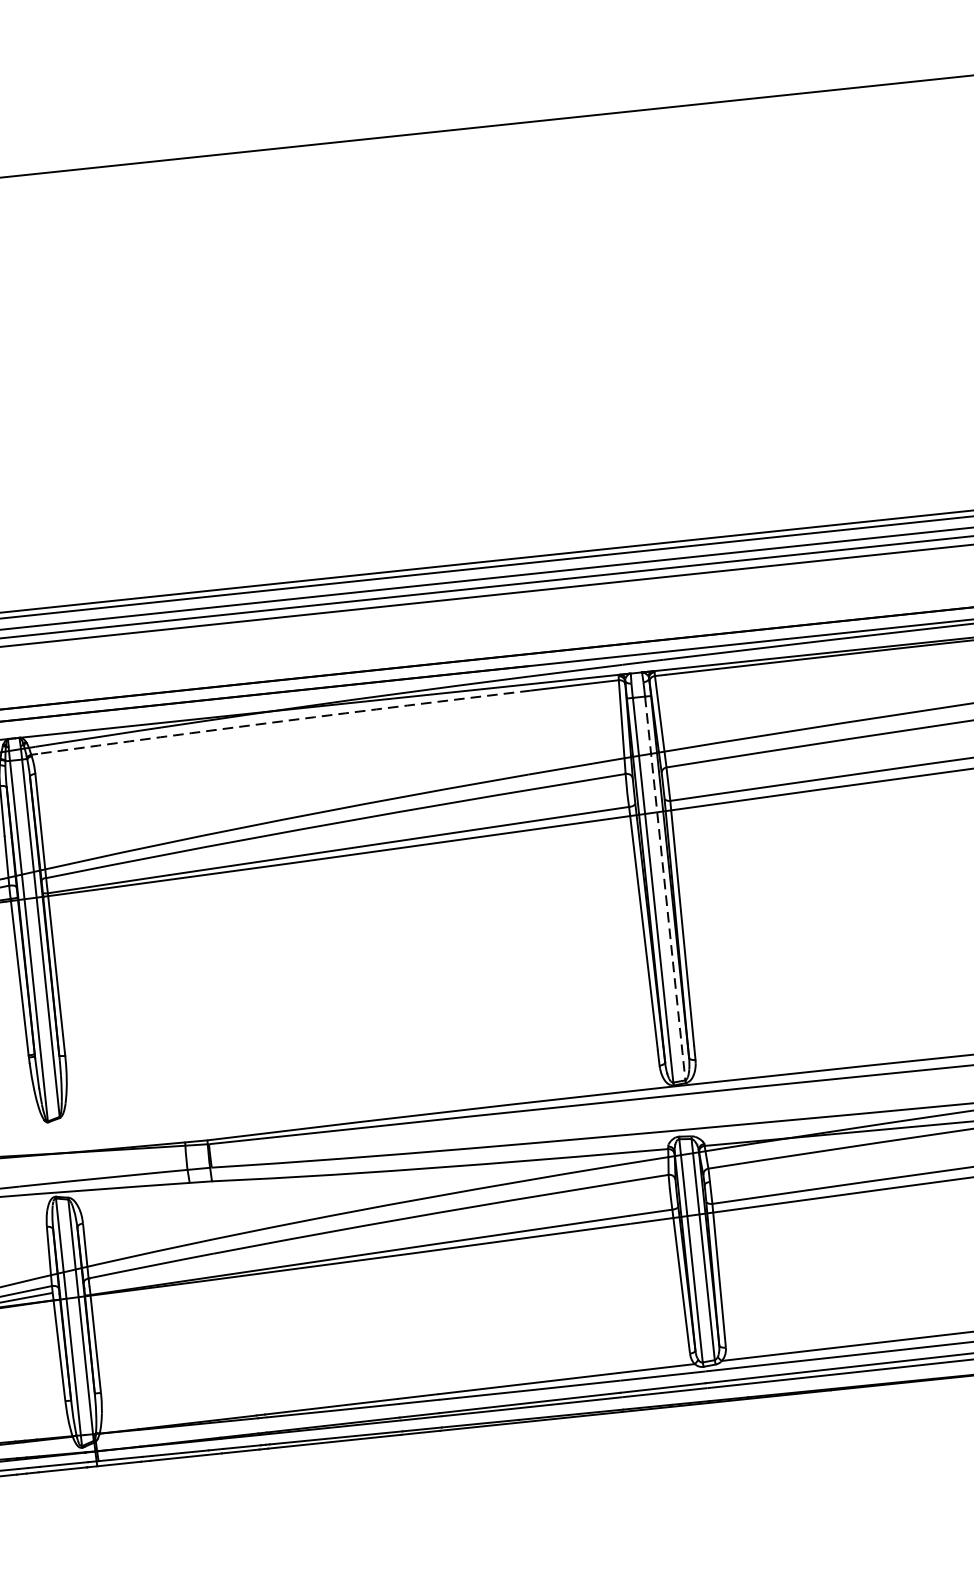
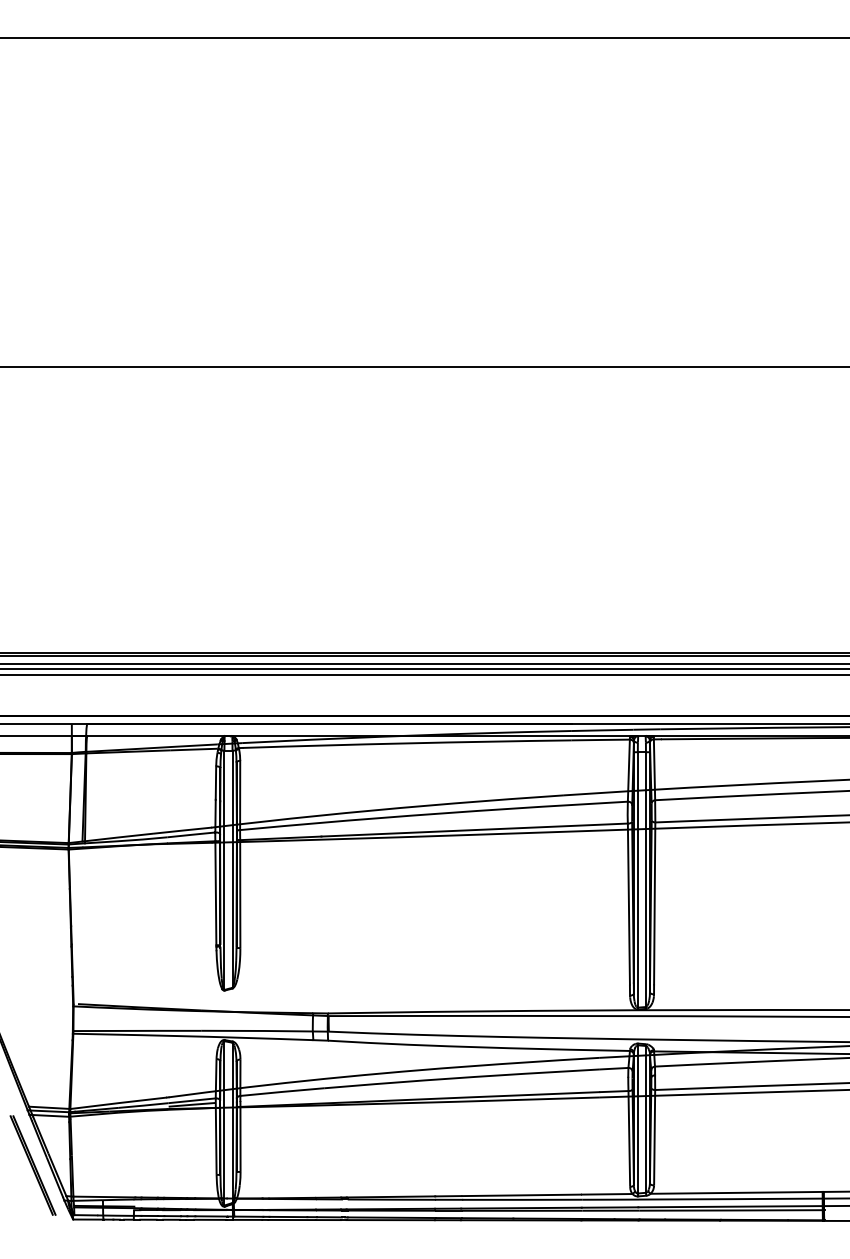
arc: (283, 721) -> (406, 743), dashed -> solid
line: (664, 889) -> (645, 880), dashed -> solid

